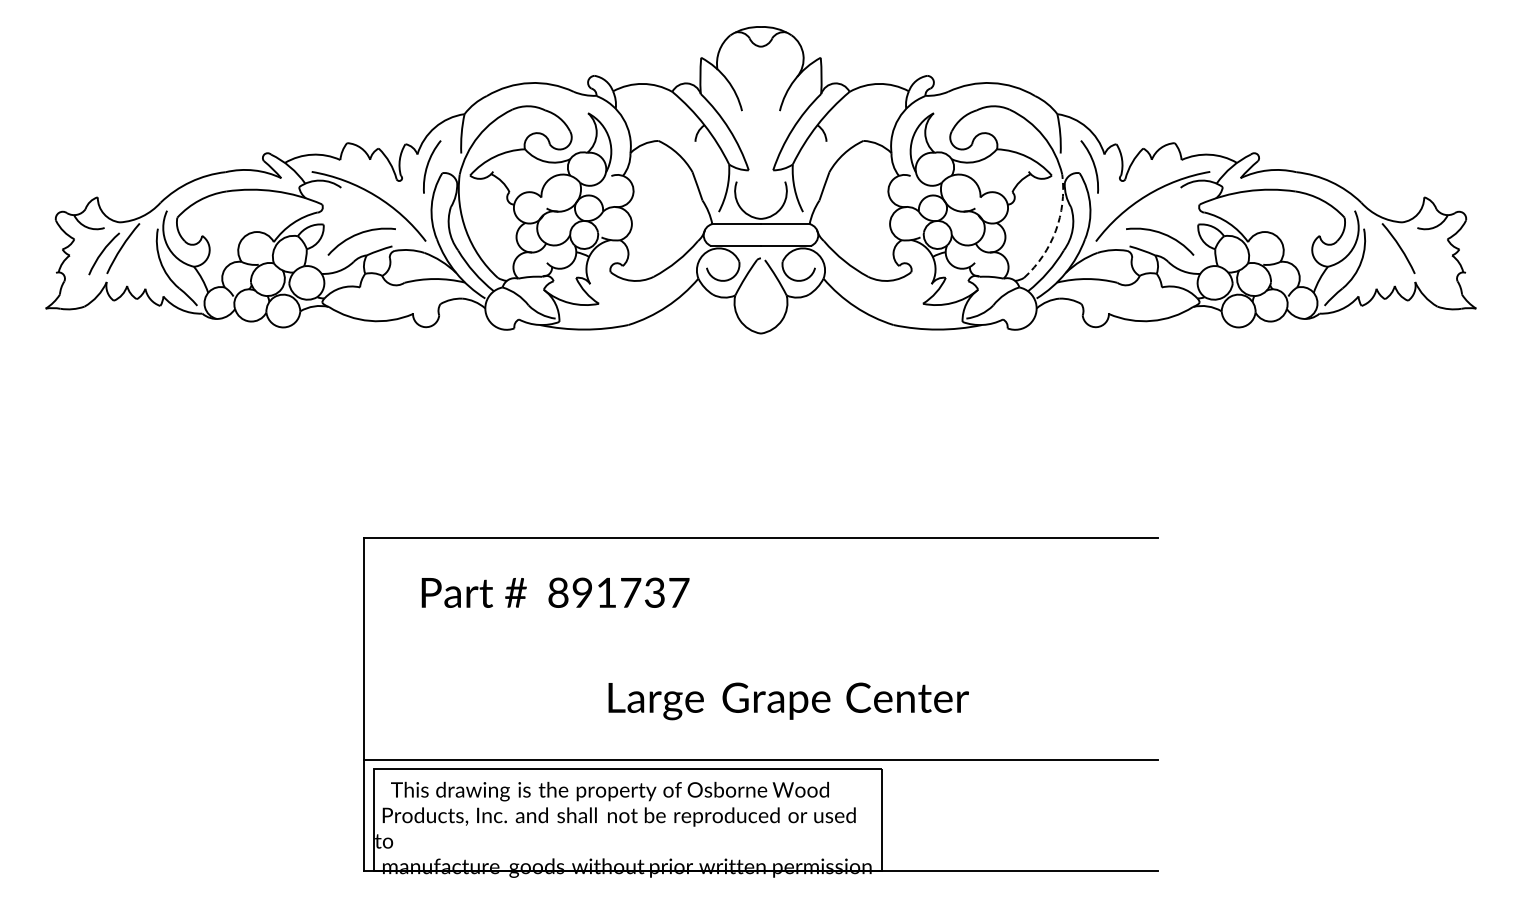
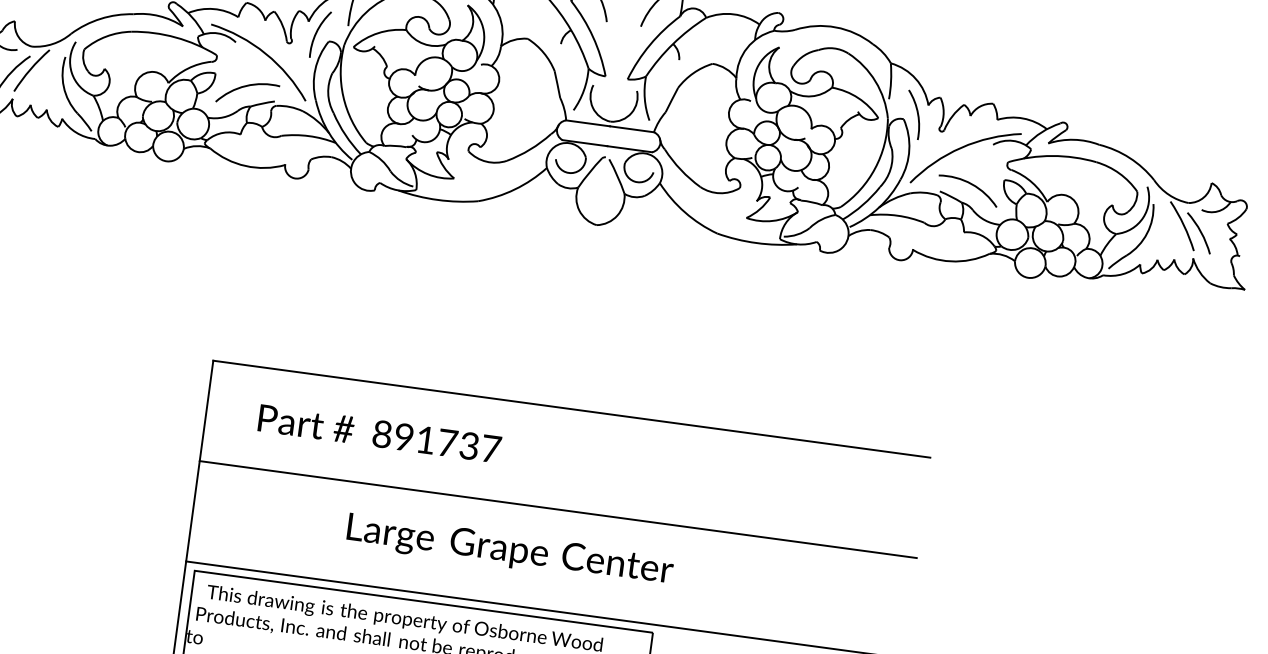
arc: (1055, 230) -> (874, 168), dashed -> solid
arc: (1418, 252) -> (1199, 232), added
line: (760, 648) -> (557, 509), added
text: (788, 701) -> (509, 551), moved

